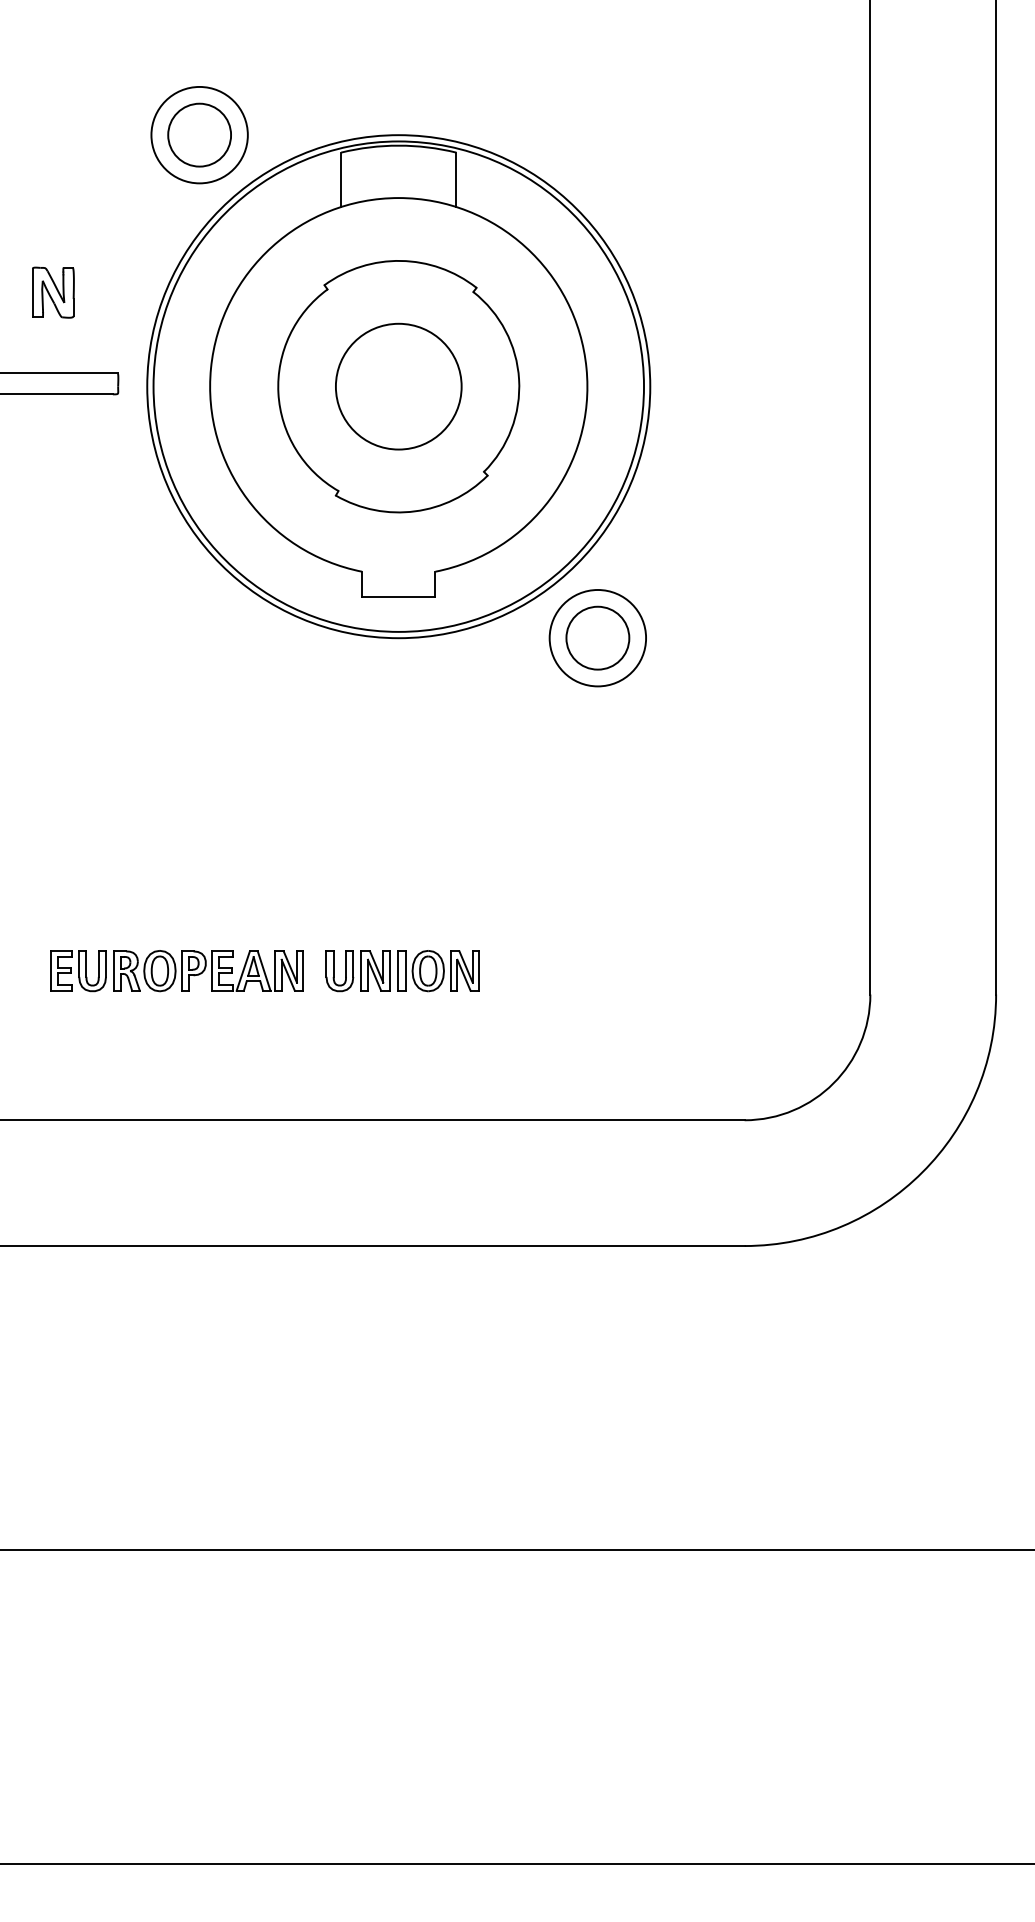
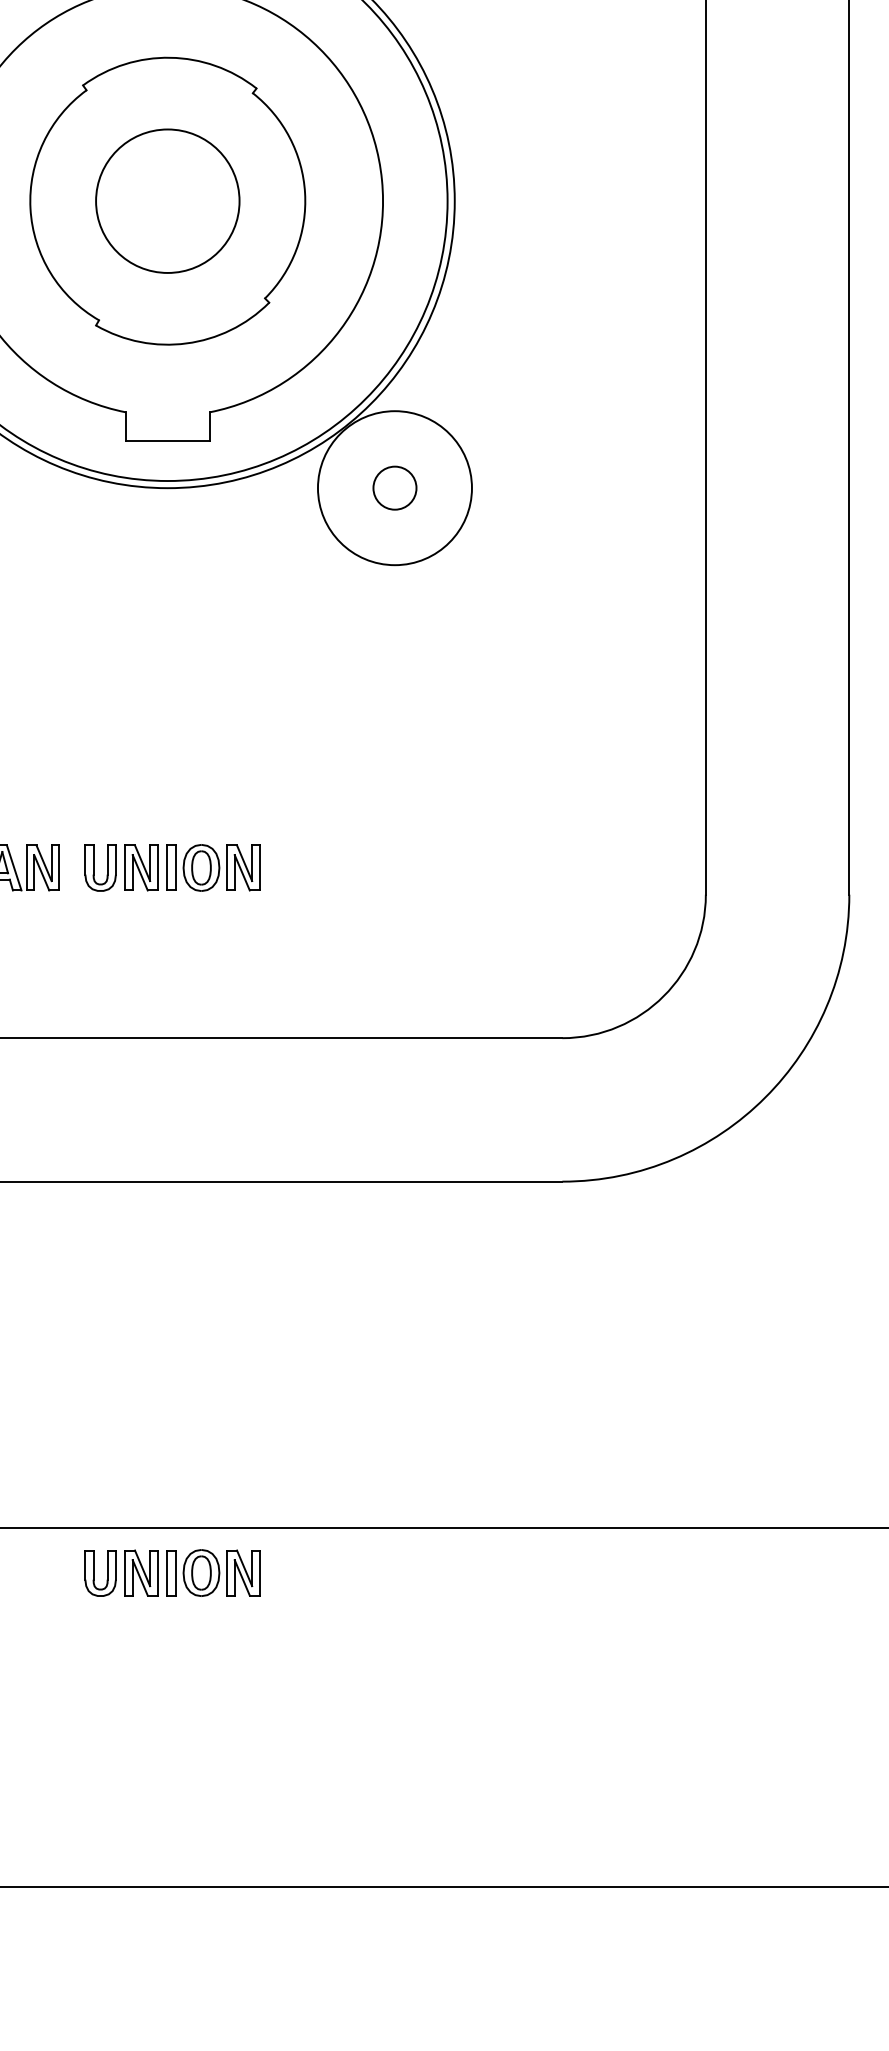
circle: (597, 637) -> (394, 487), size x0.6
circle: (597, 638) -> (394, 488), size x1.4
part: (402, 1589) -> (172, 1573), added

